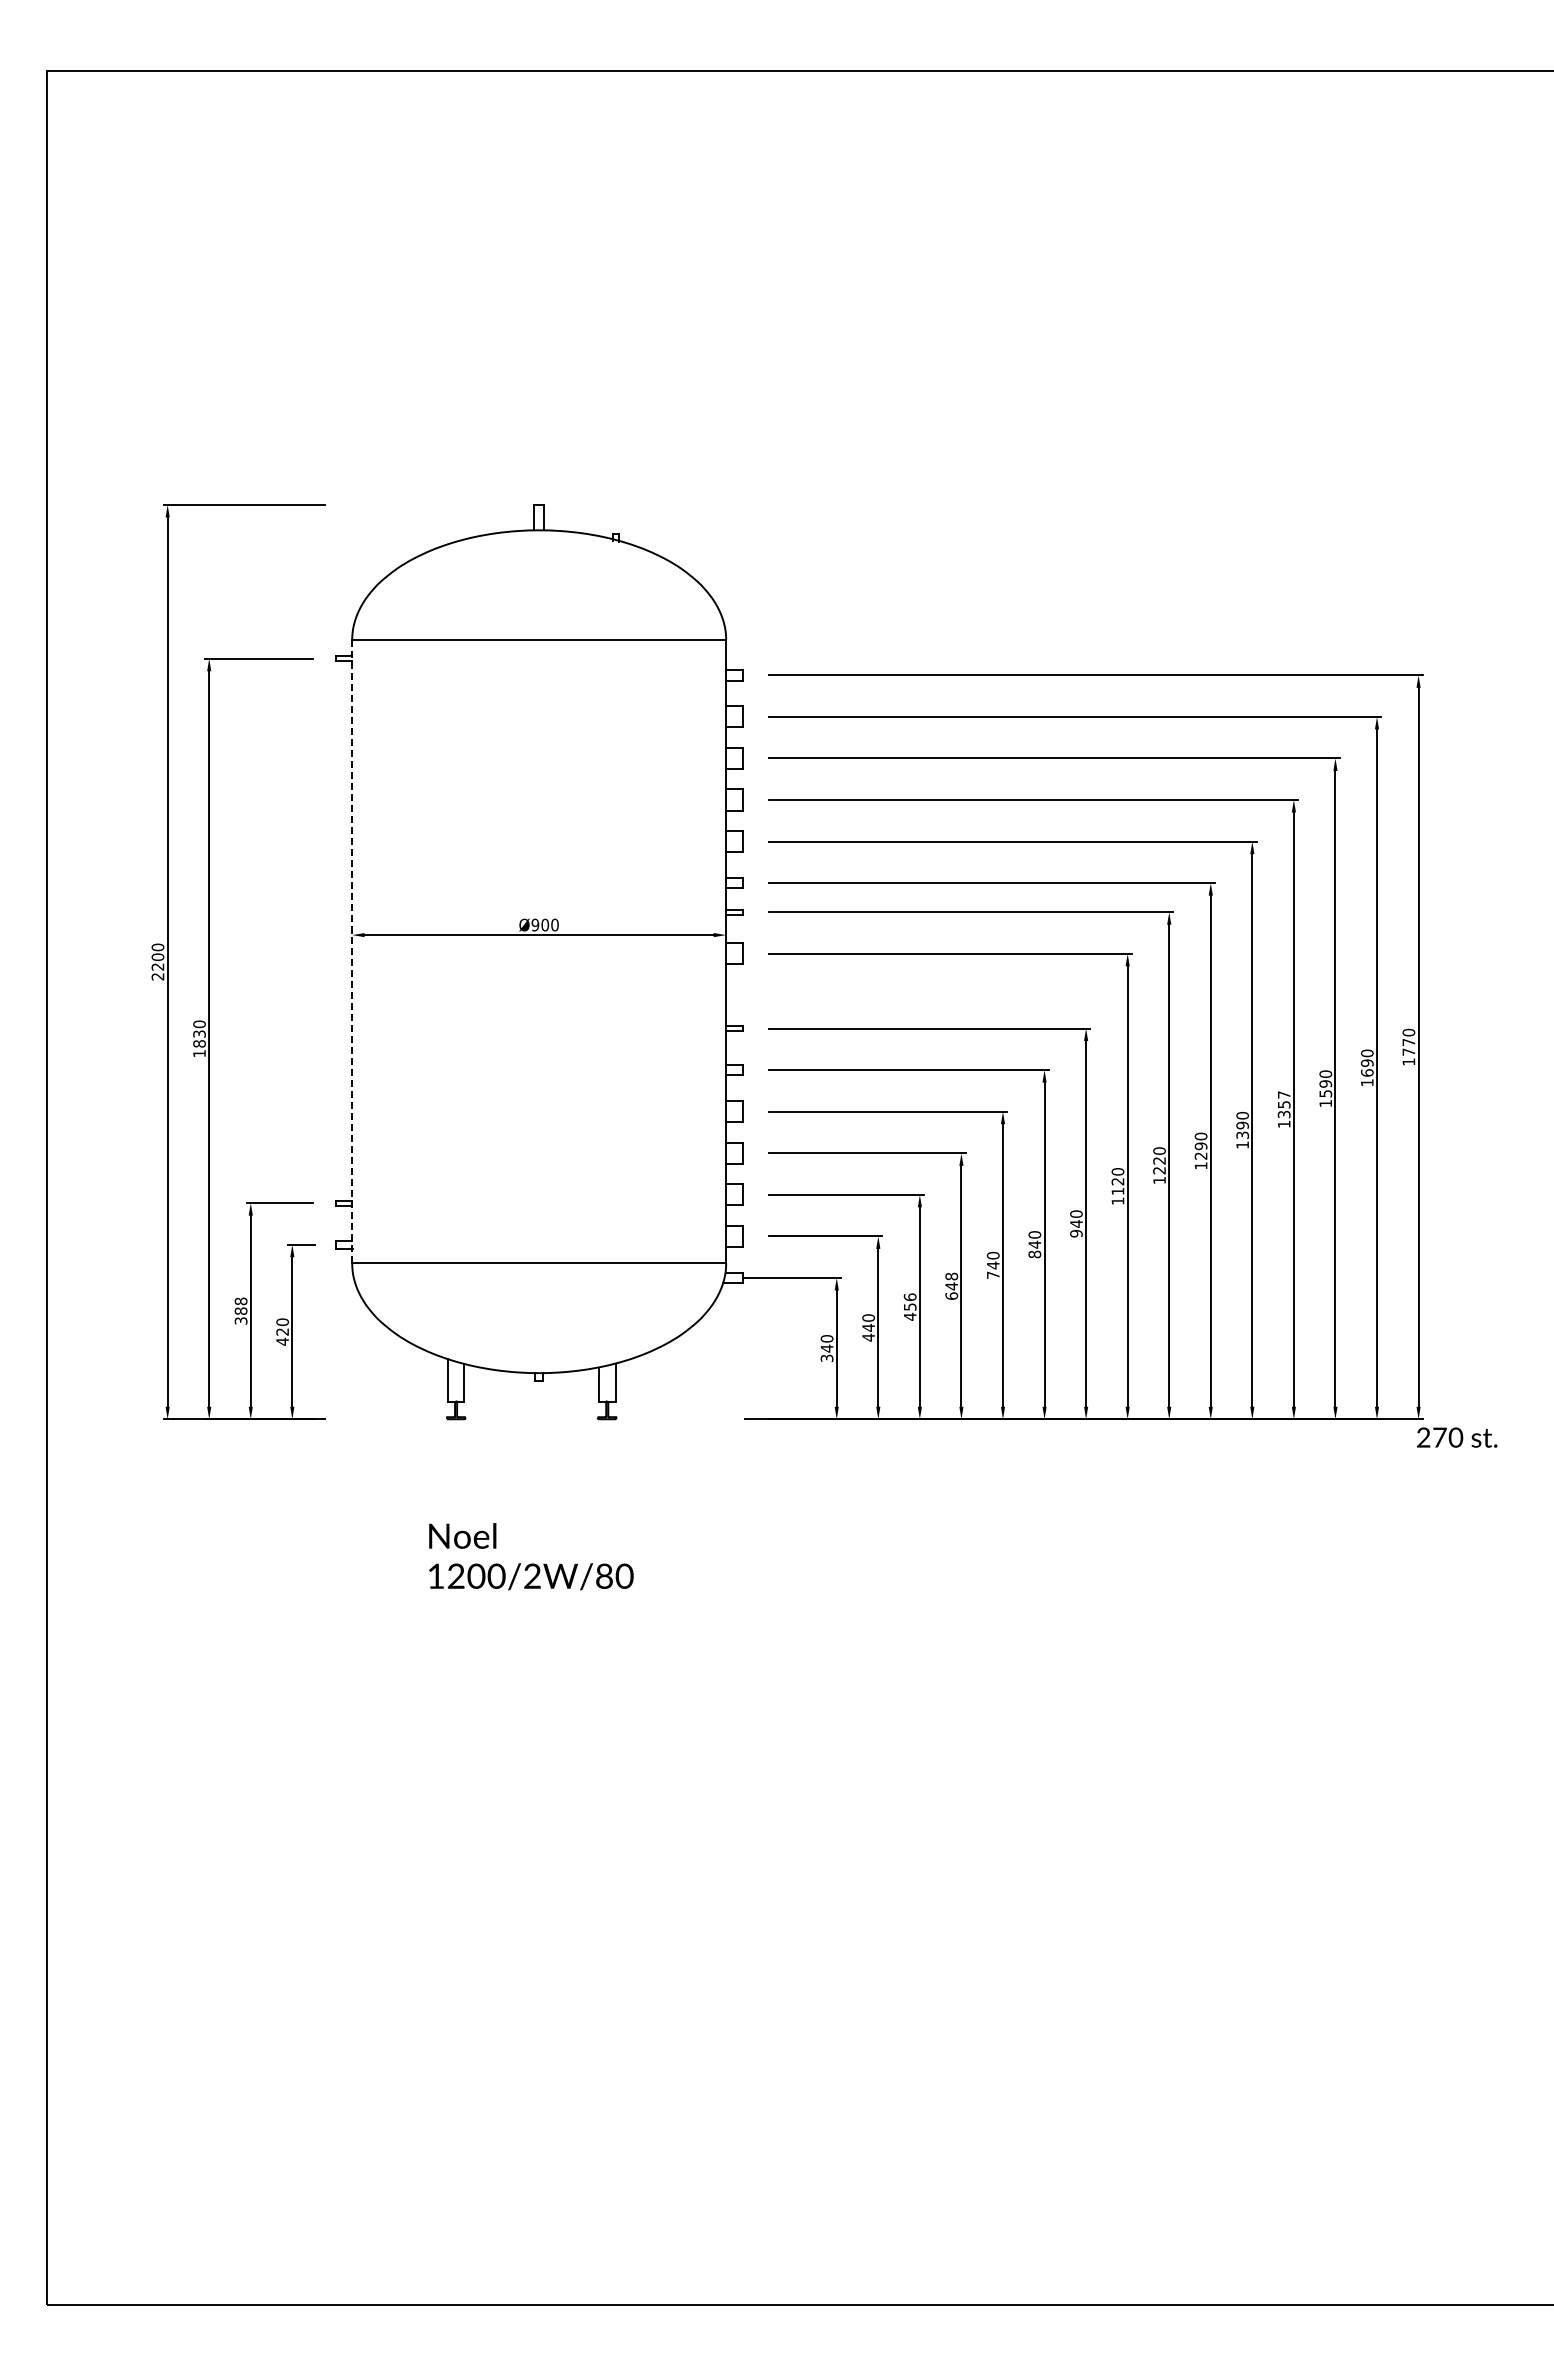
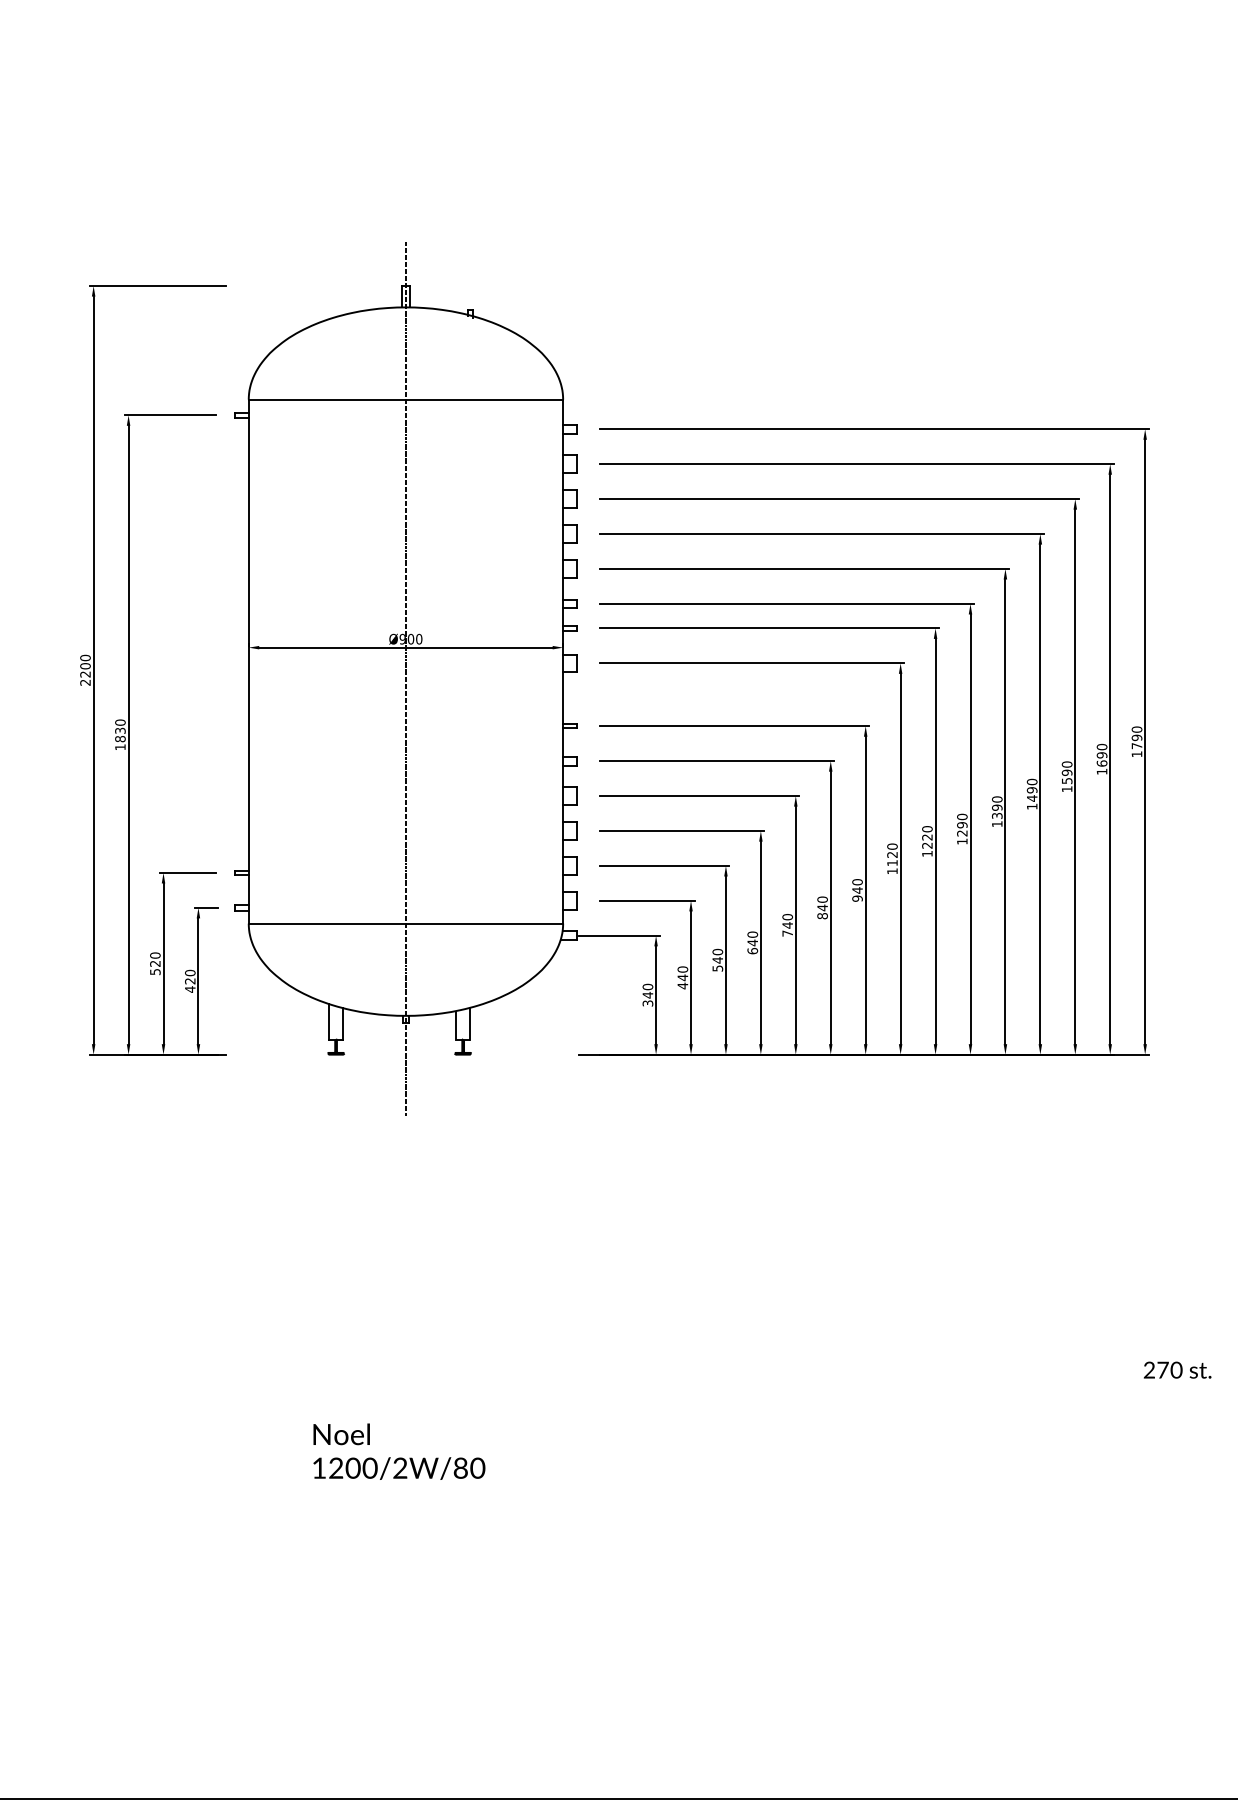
line: (352, 951) -> (249, 661), dashed -> solid
line: (539, 972) -> (406, 679), added
text: (1408, 1042) -> (1136, 737), 1770 -> 1790
text: (1283, 1104) -> (1031, 790), 1357 -> 1490
text: (951, 1276) -> (752, 934), 648 -> 640
text: (909, 1306) -> (717, 959), 456 -> 540
text: (240, 1310) -> (154, 963), 388 -> 520
text: (1457, 1437) -> (1177, 1370), moved
text: (531, 1556) -> (399, 1451), moved

